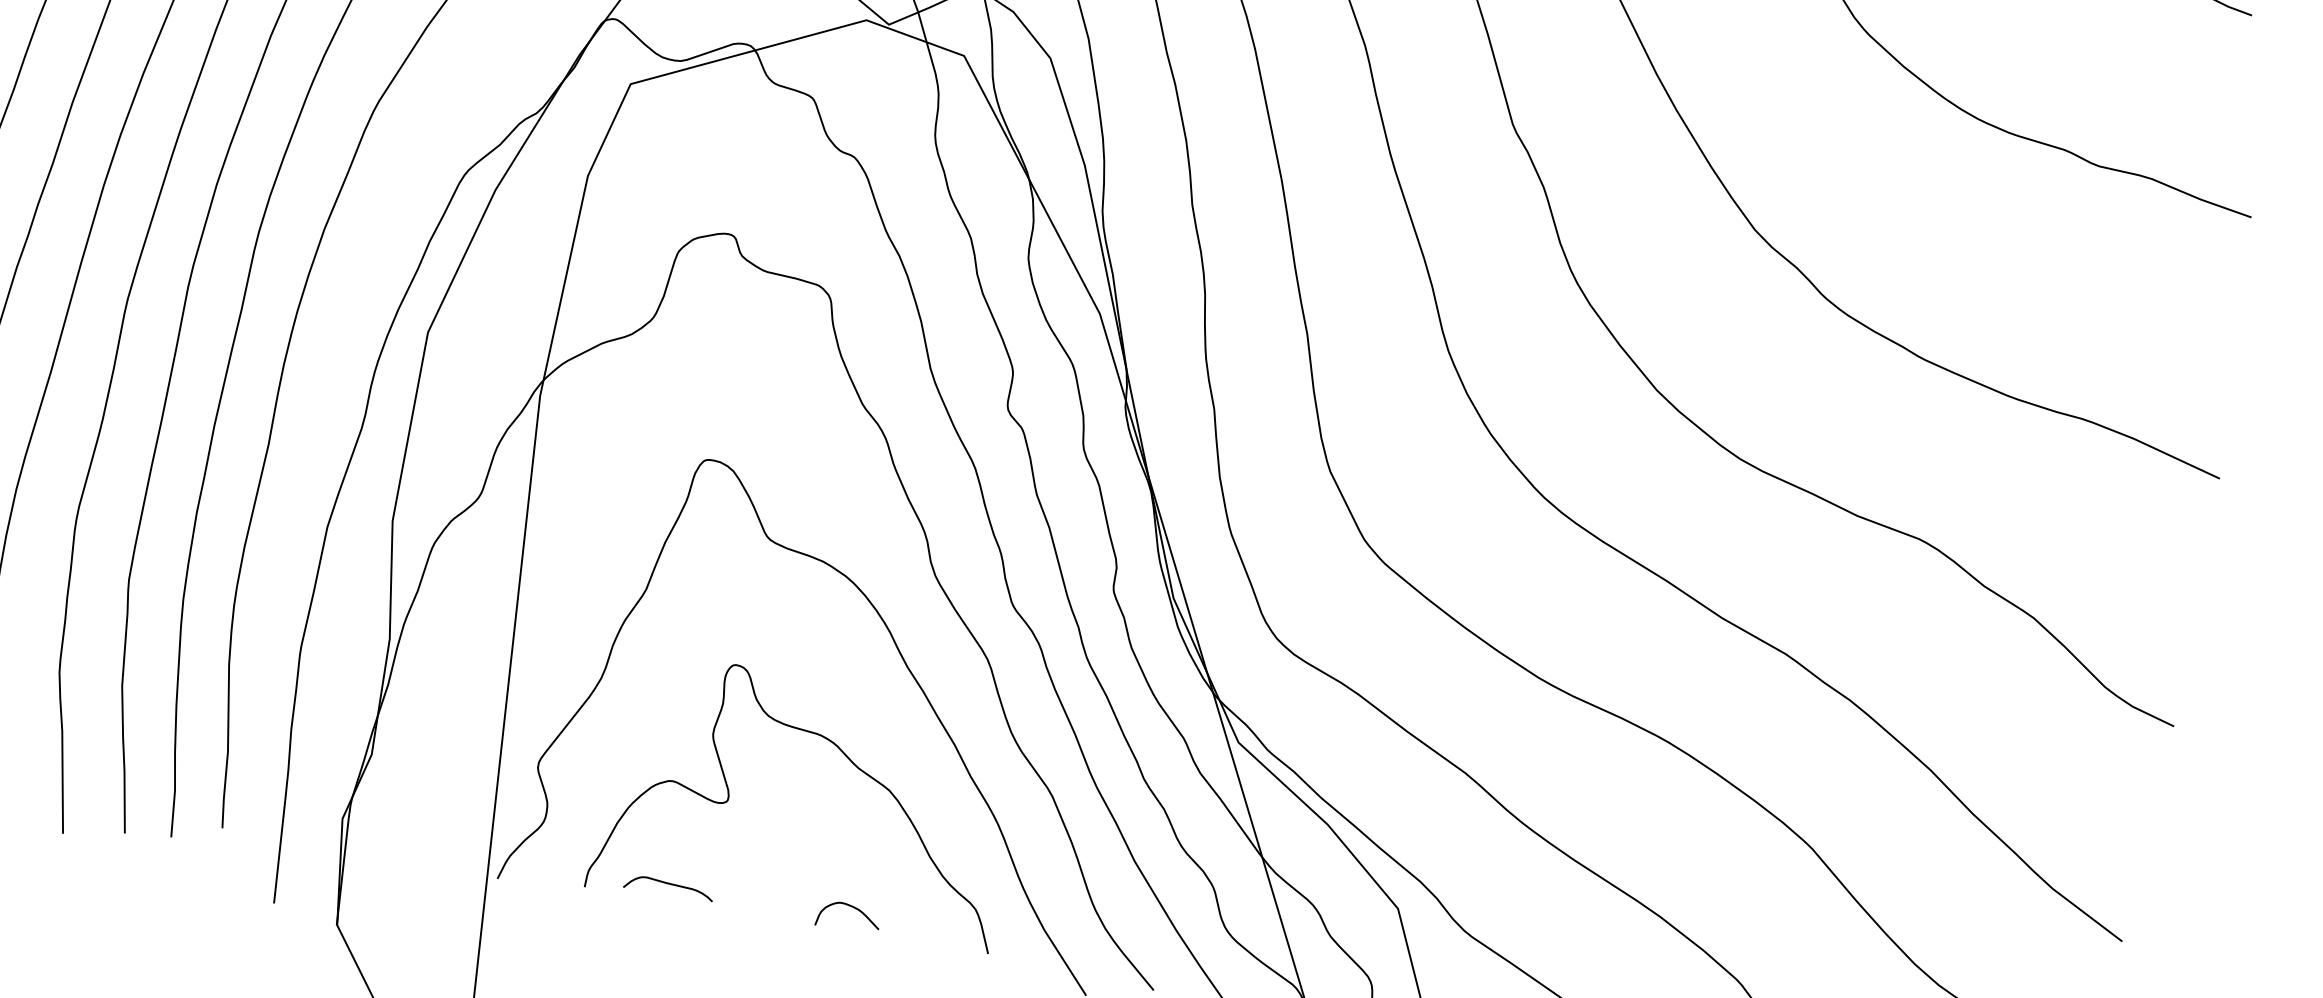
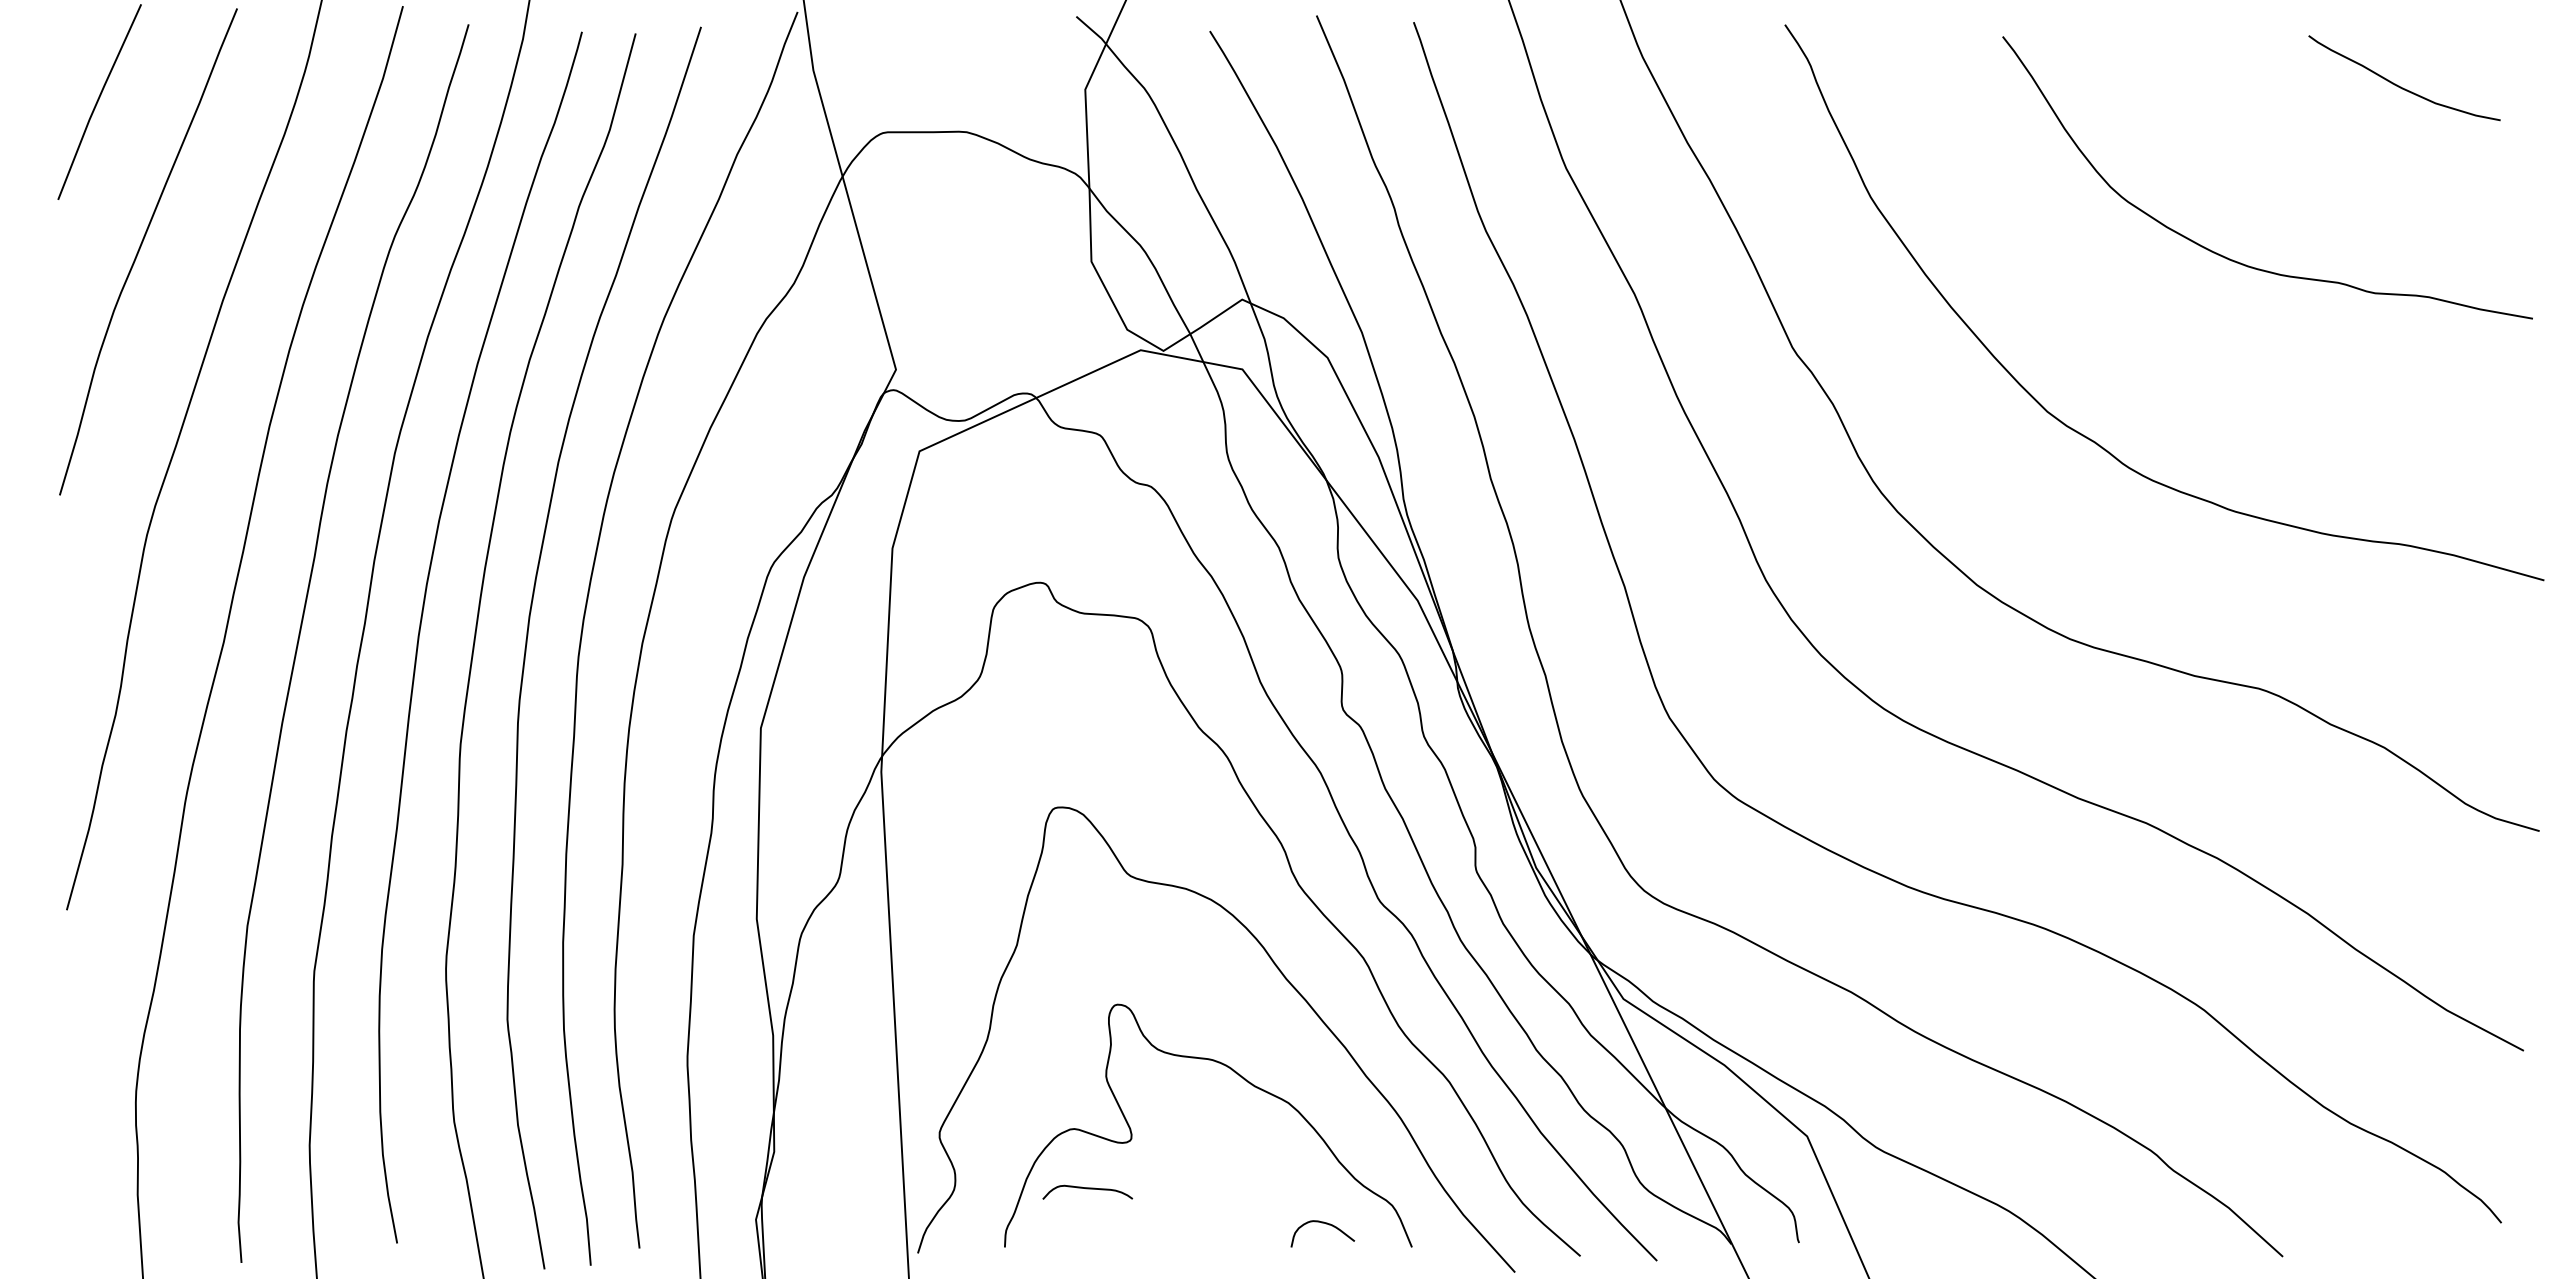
curve: (669, 884) -> (1087, 1189), moved
curve: (853, 908) -> (1326, 1224), moved

